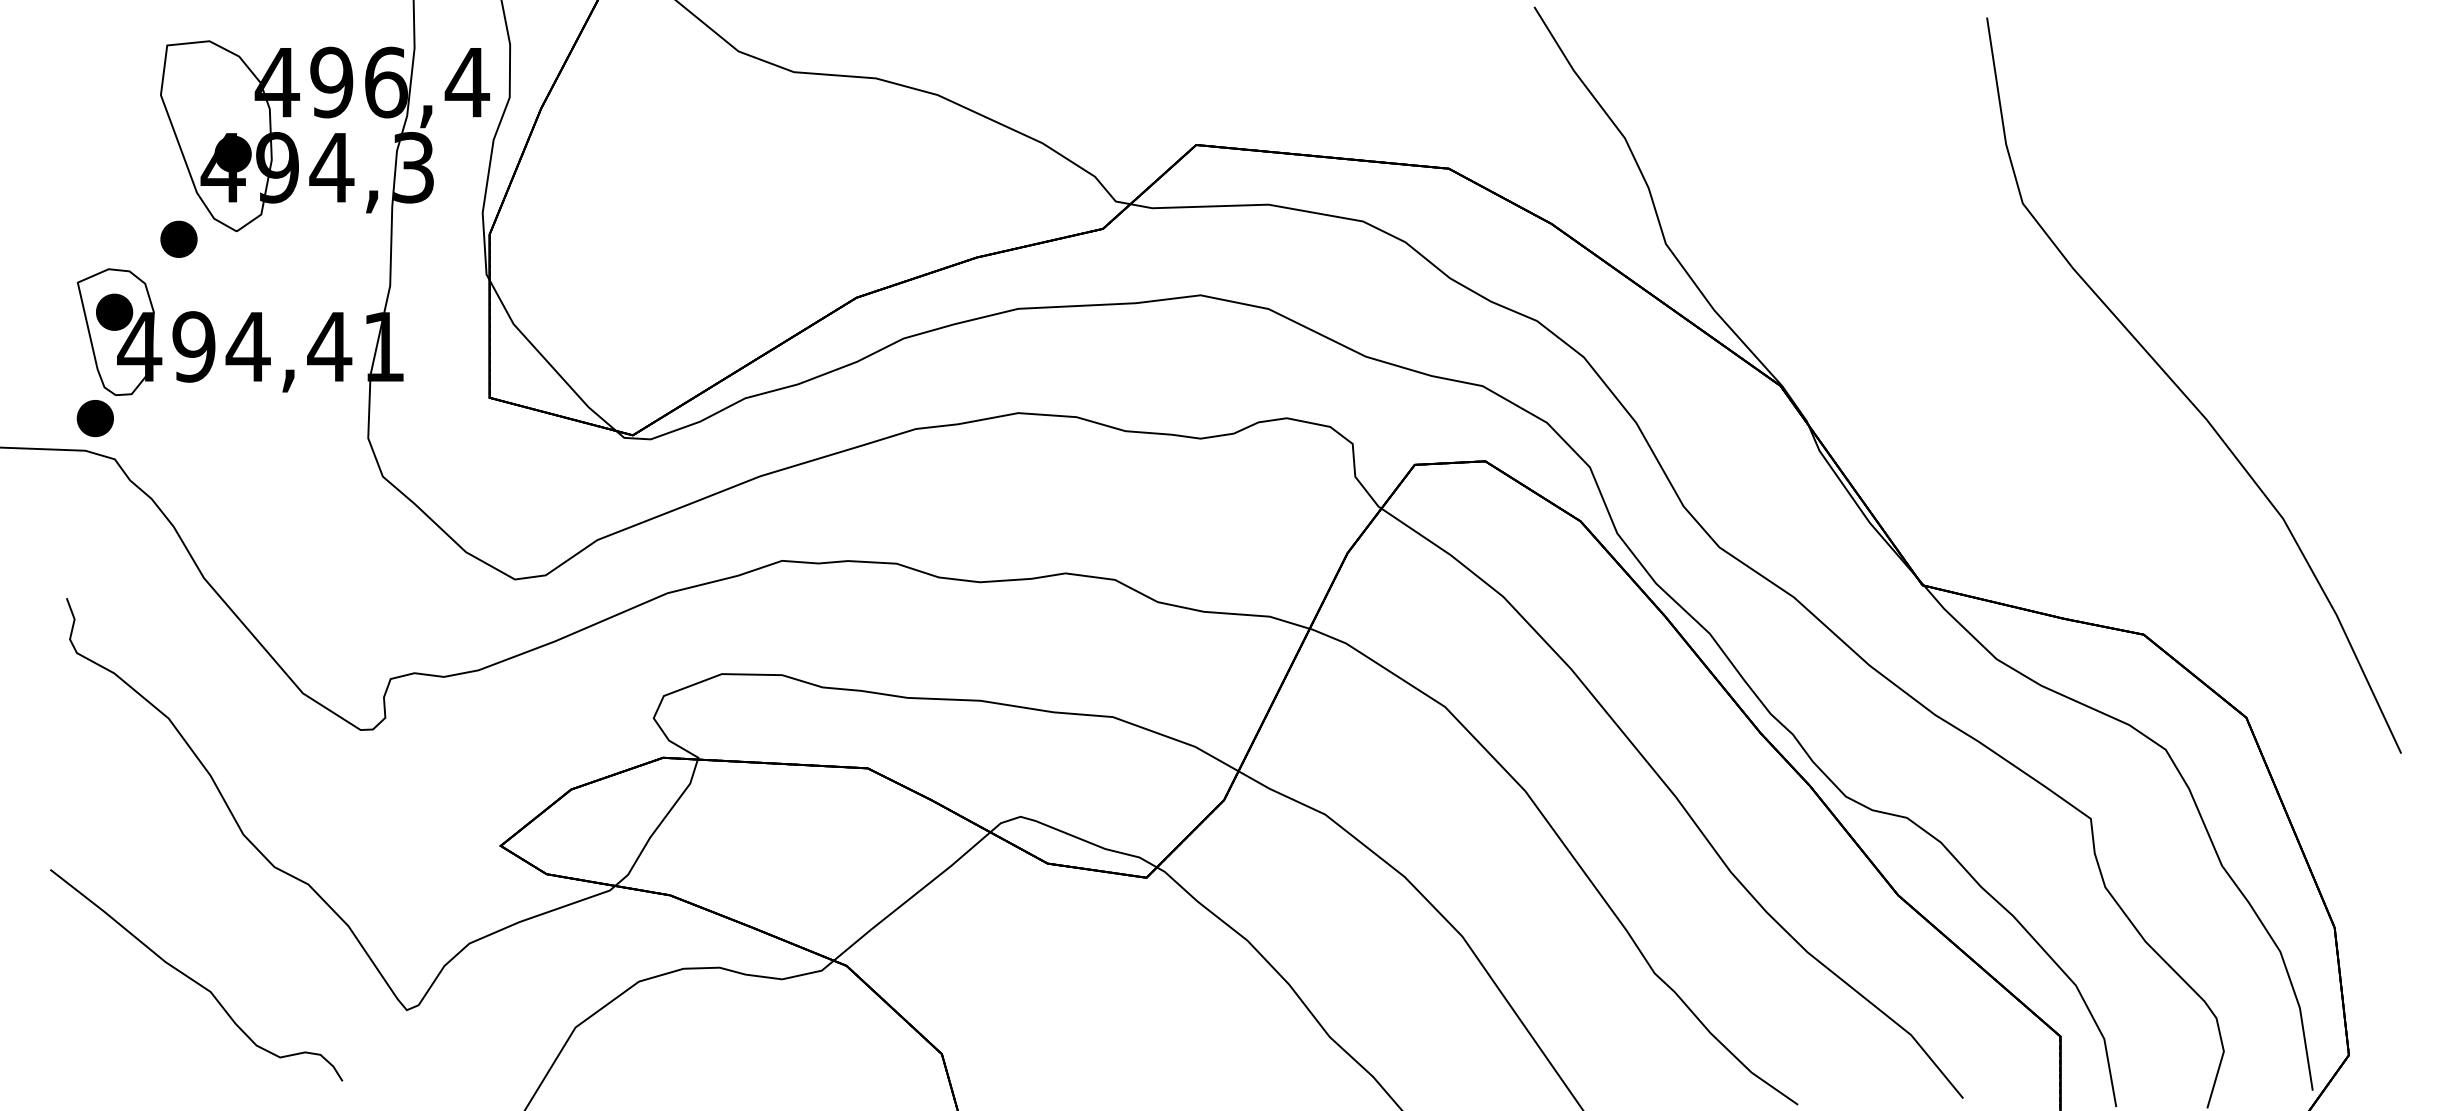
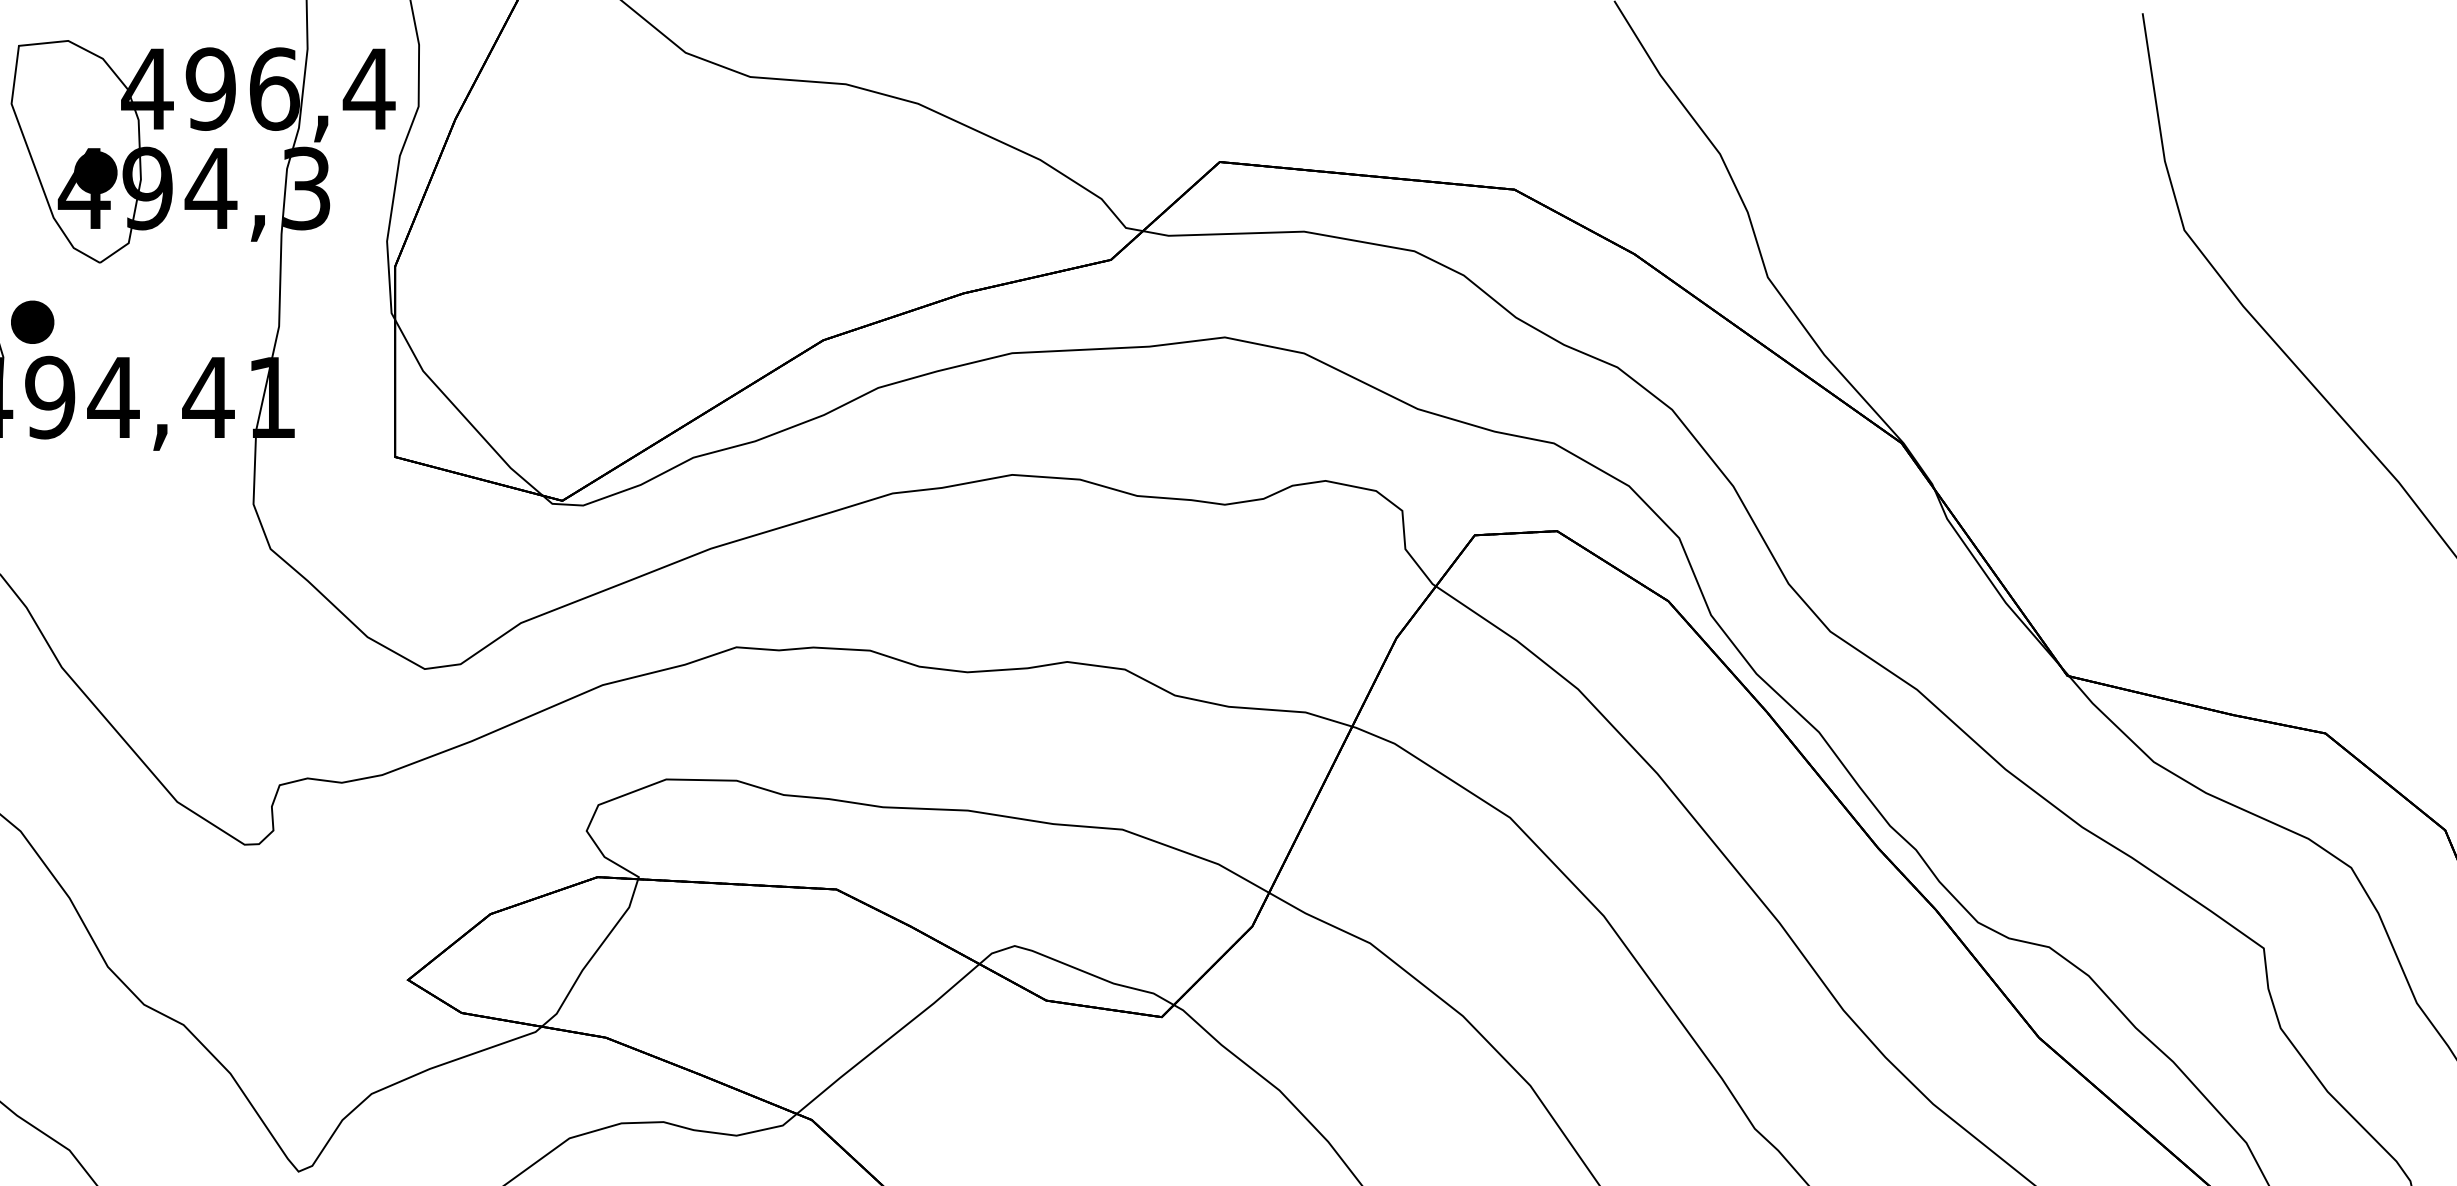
part: (178, 238) -> (32, 321), moved

